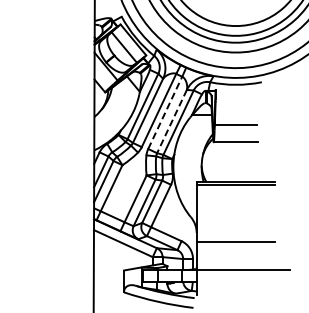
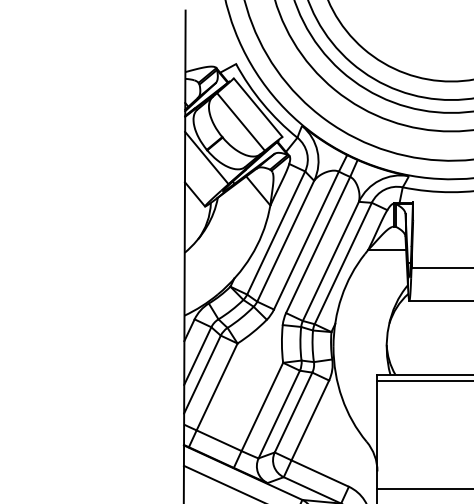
line: (165, 112) -> (318, 244), dashed -> solid
line: (172, 121) -> (331, 261), dashed -> solid

